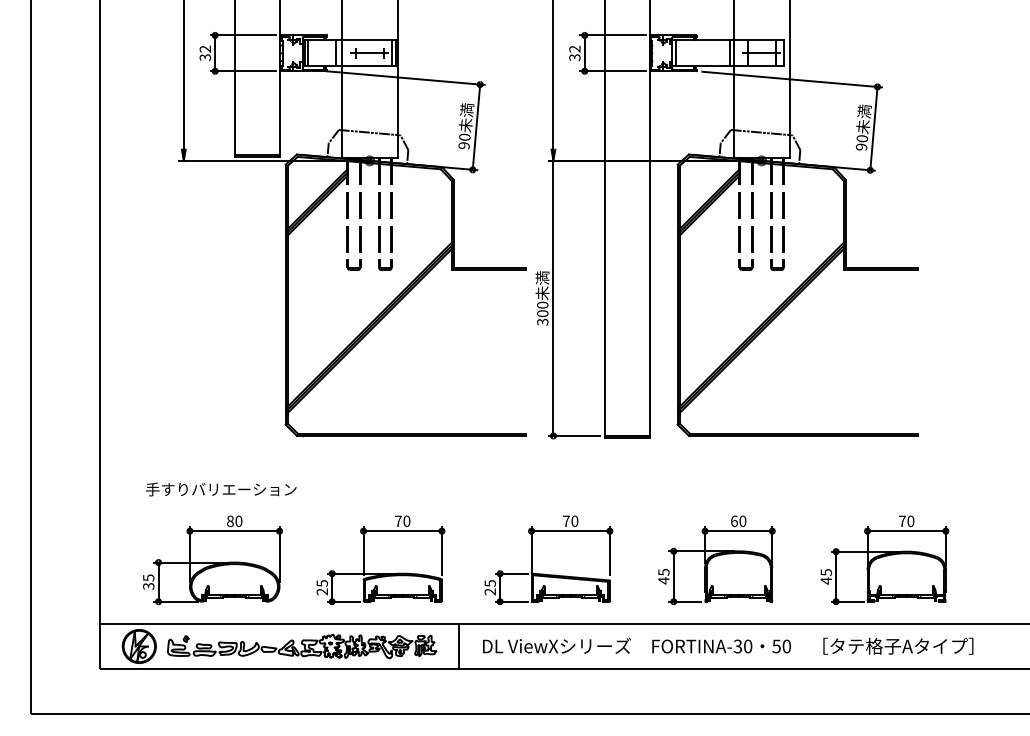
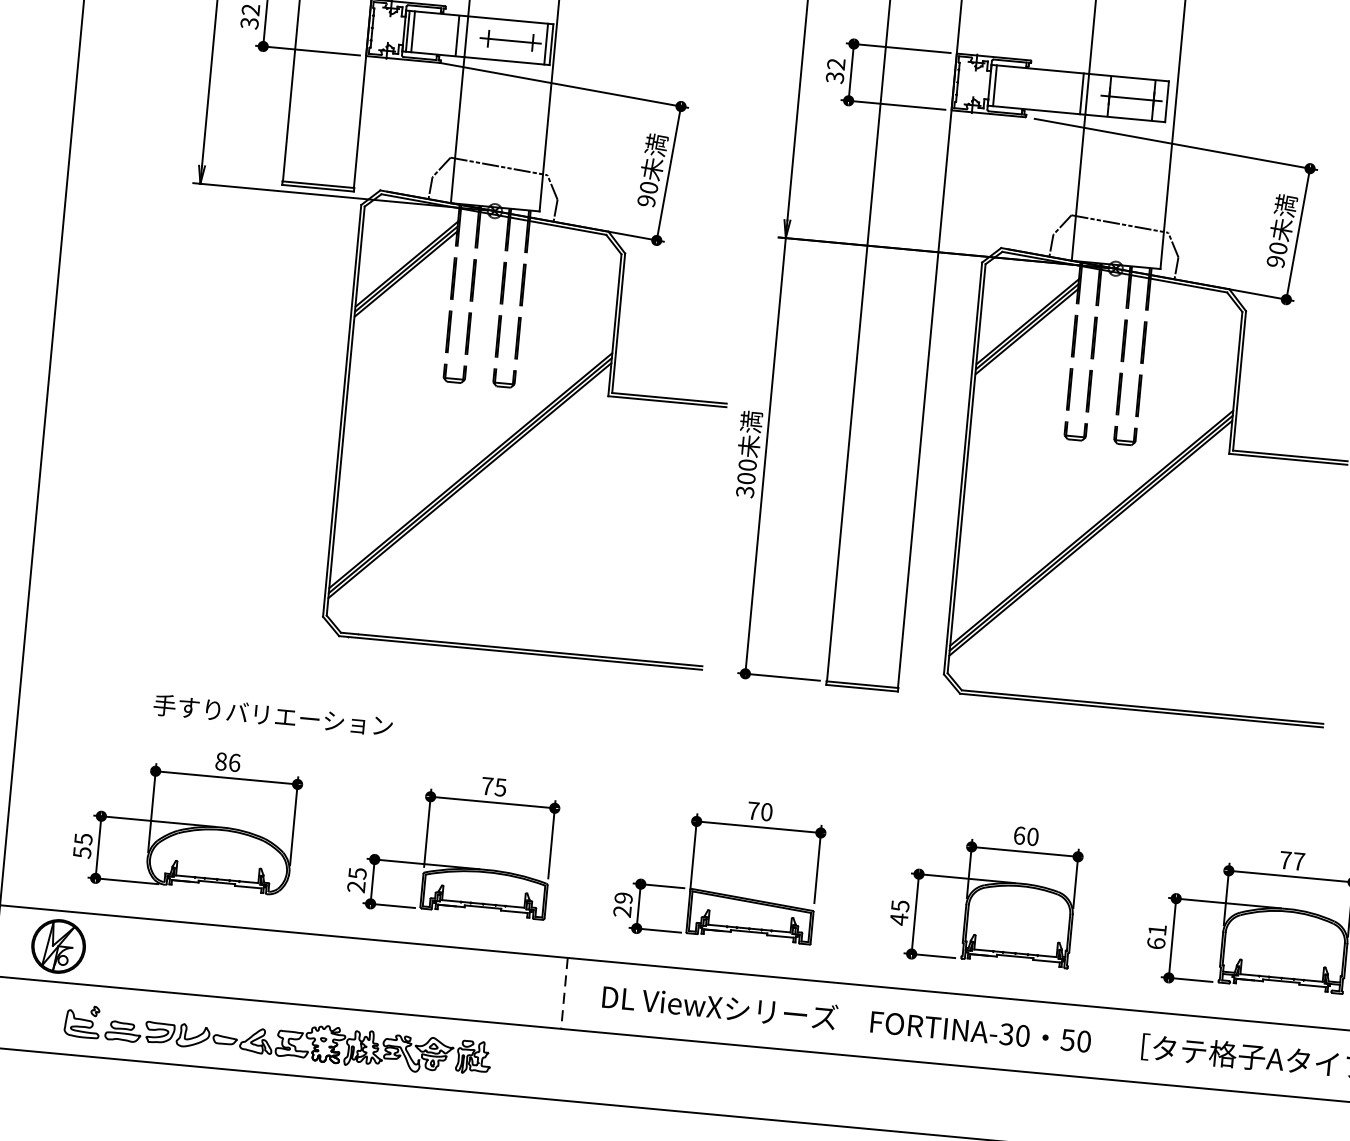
text: (221, 489) -> (273, 715), moved
text: (238, 520) -> (234, 761), 80 -> 86
text: (406, 520) -> (500, 786), 70 -> 75
text: (910, 521) -> (1298, 861), 70 -> 77
text: (826, 576) -> (1157, 936), 45 -> 61
text: (489, 583) -> (622, 898), 25 -> 29
text: (148, 586) -> (81, 852), 35 -> 55
part: (302, 646) -> (278, 1040), moved
line: (458, 647) -> (563, 994), solid -> dashed

